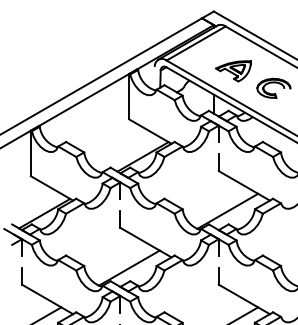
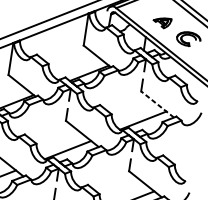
part: (233, 71) -> (162, 22), size x0.7
line: (244, 185) -> (157, 104), solid -> dashed

